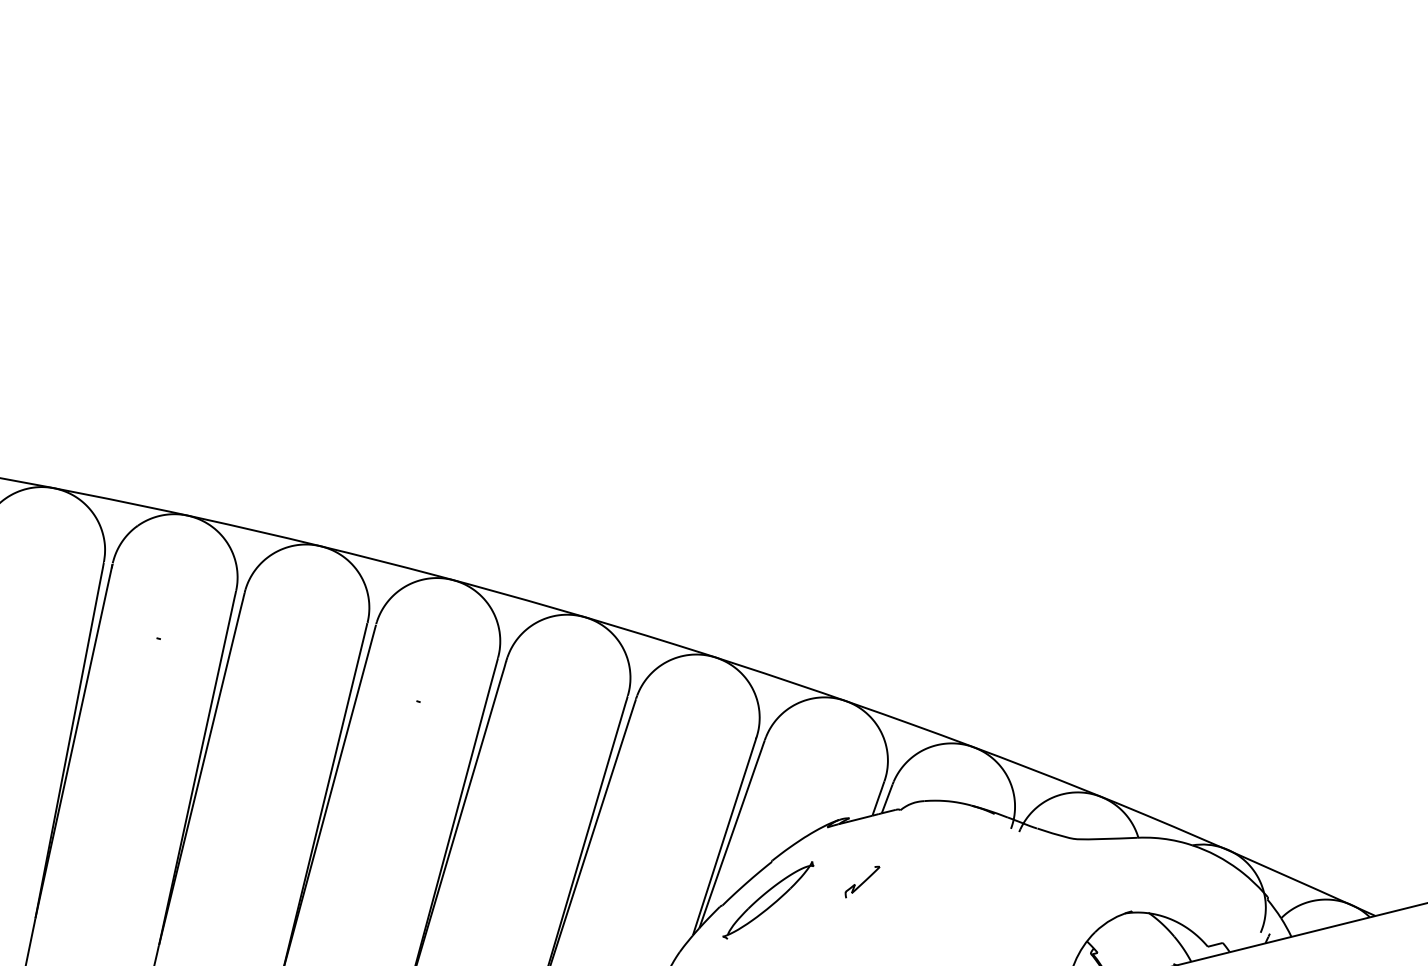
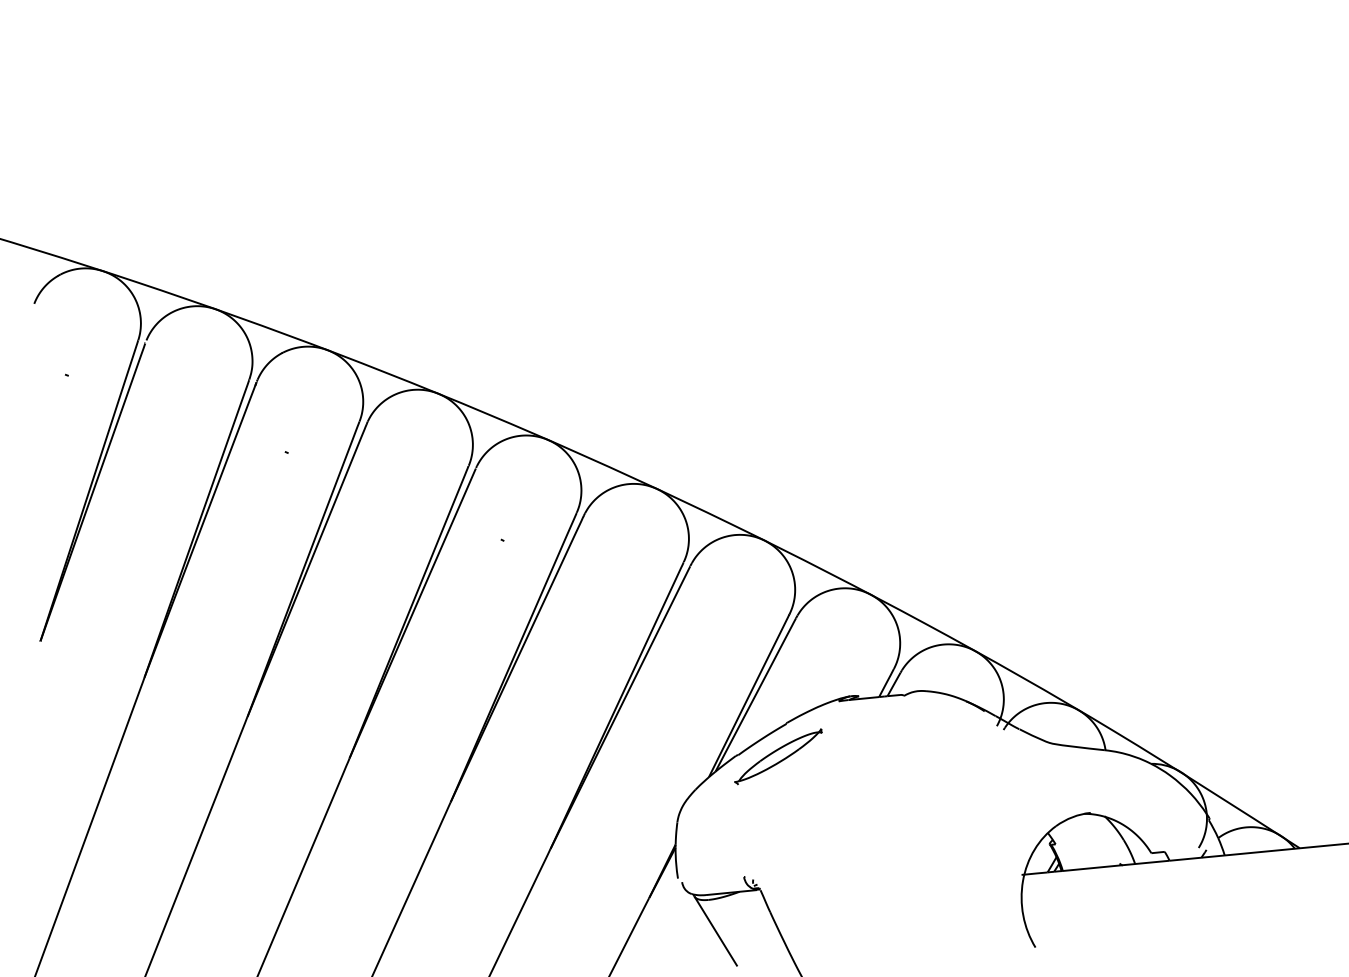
part: (862, 881) -> (862, 752), removed

